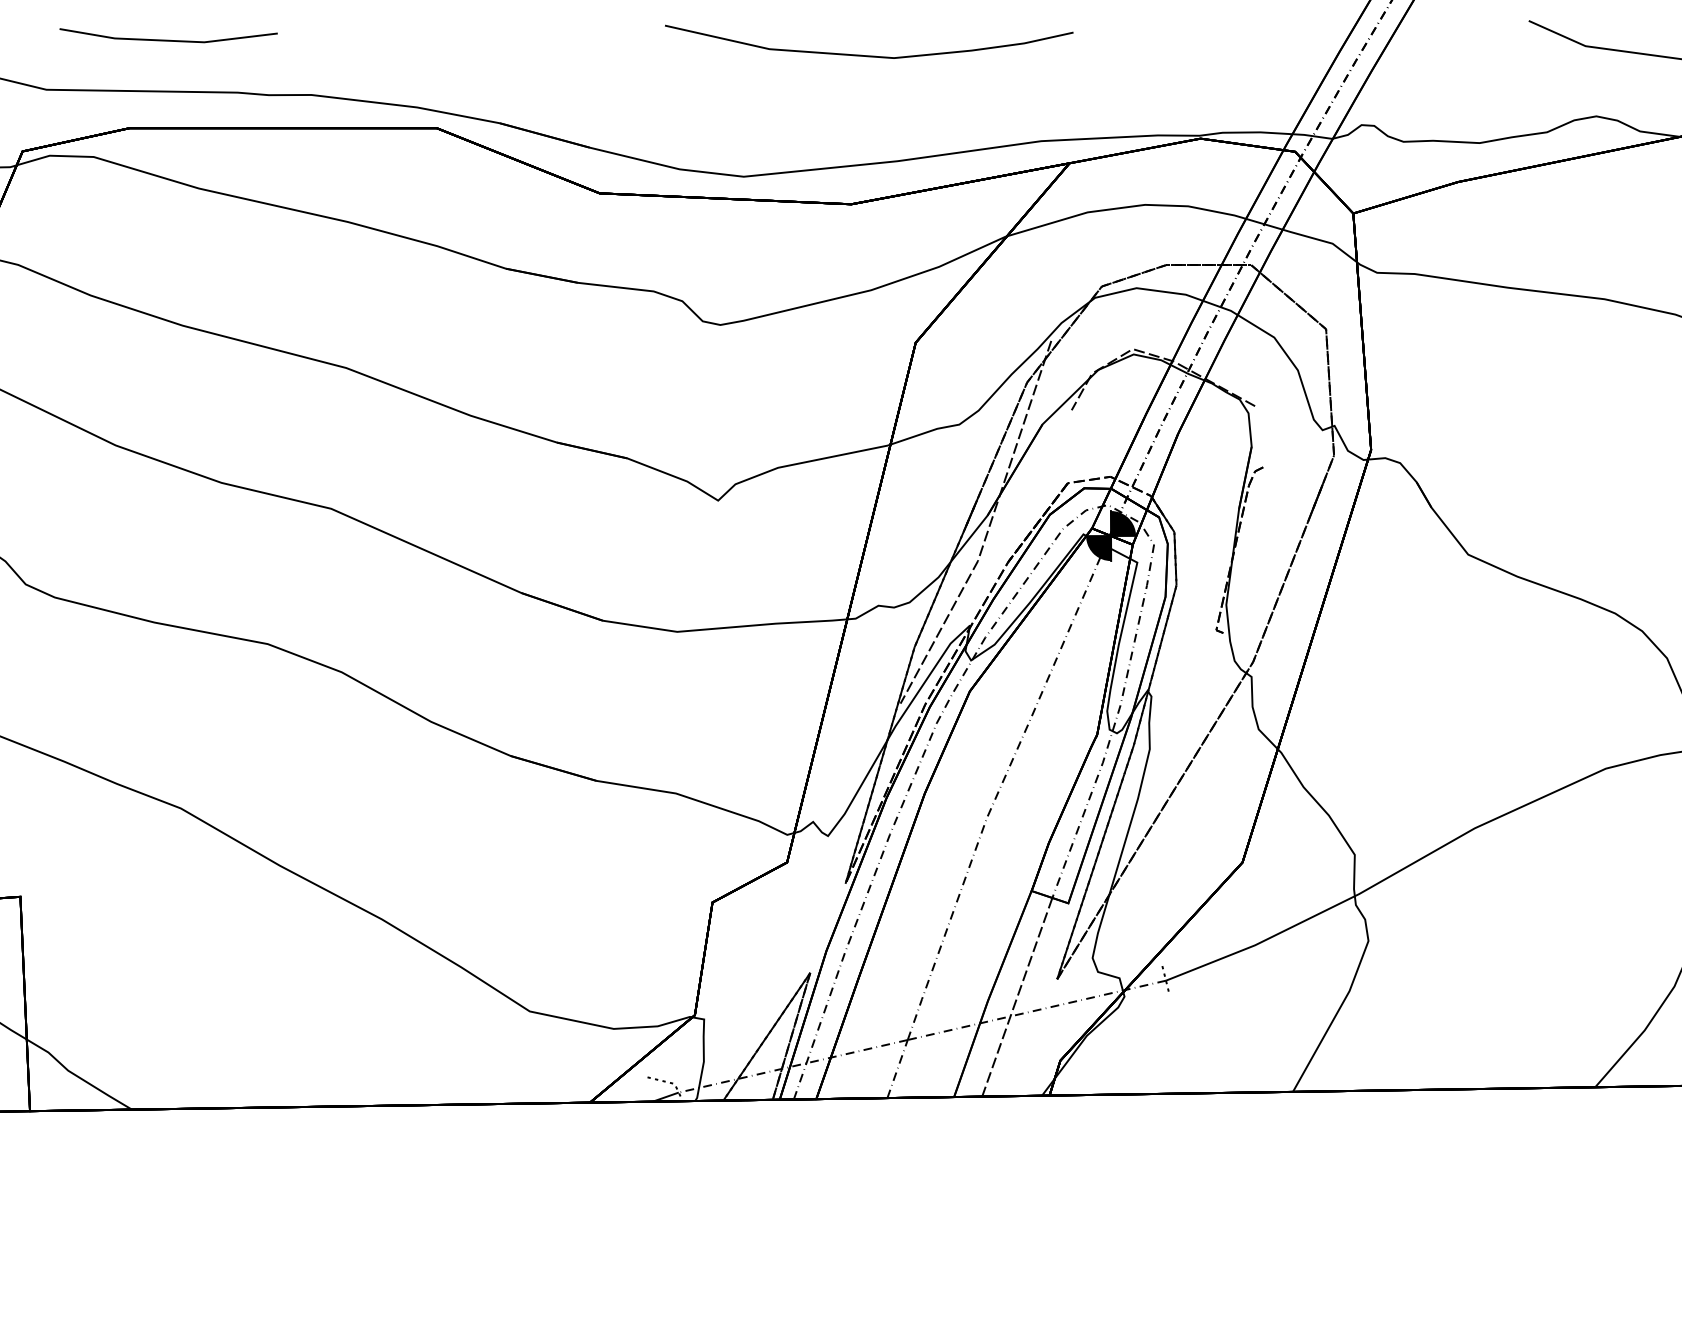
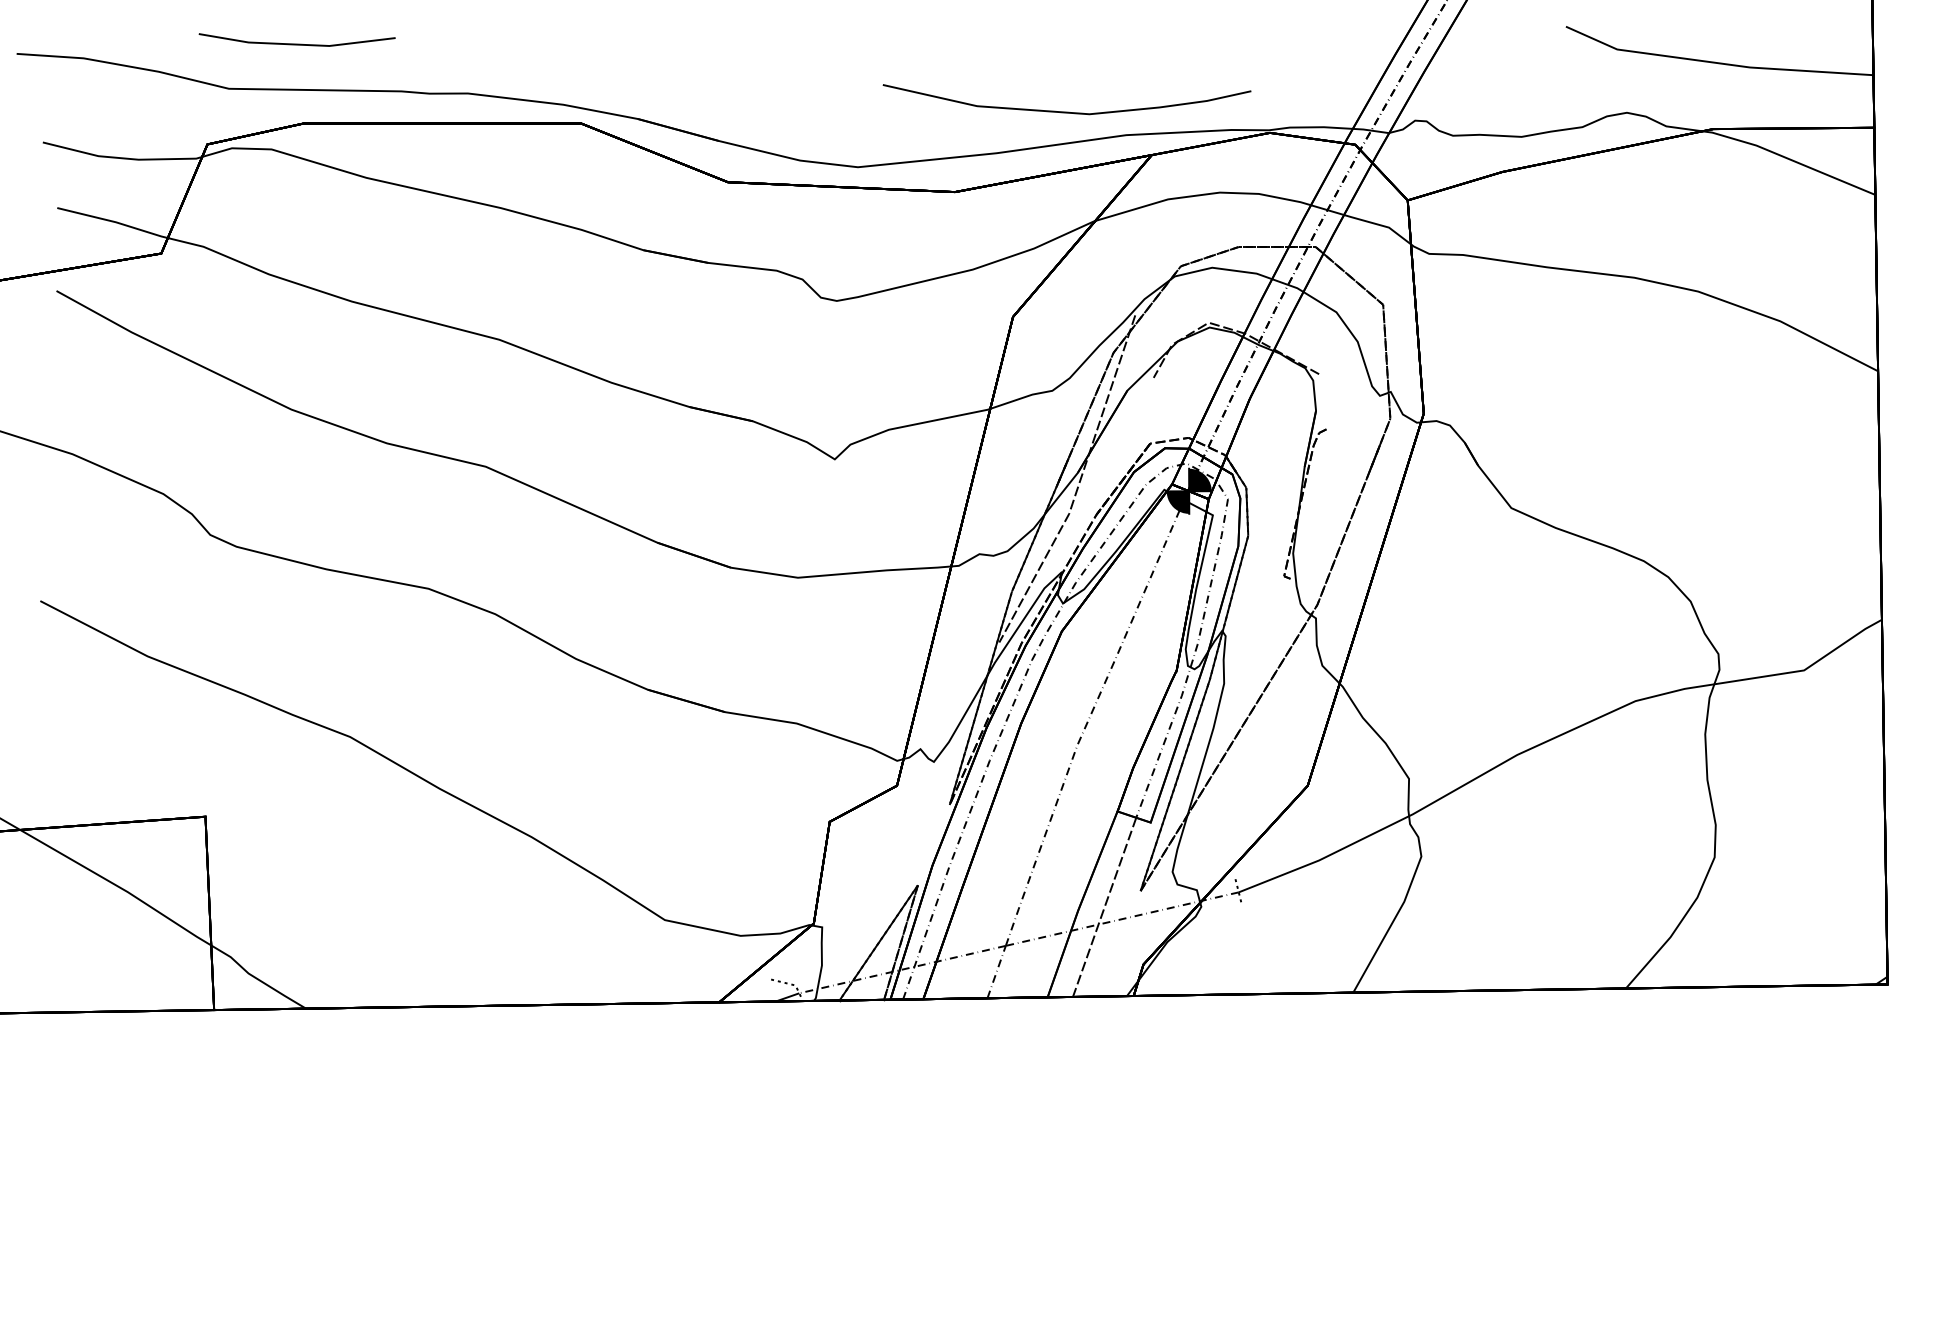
line: (167, 39) -> (296, 43), moved
curve: (868, 55) -> (1066, 111), moved

